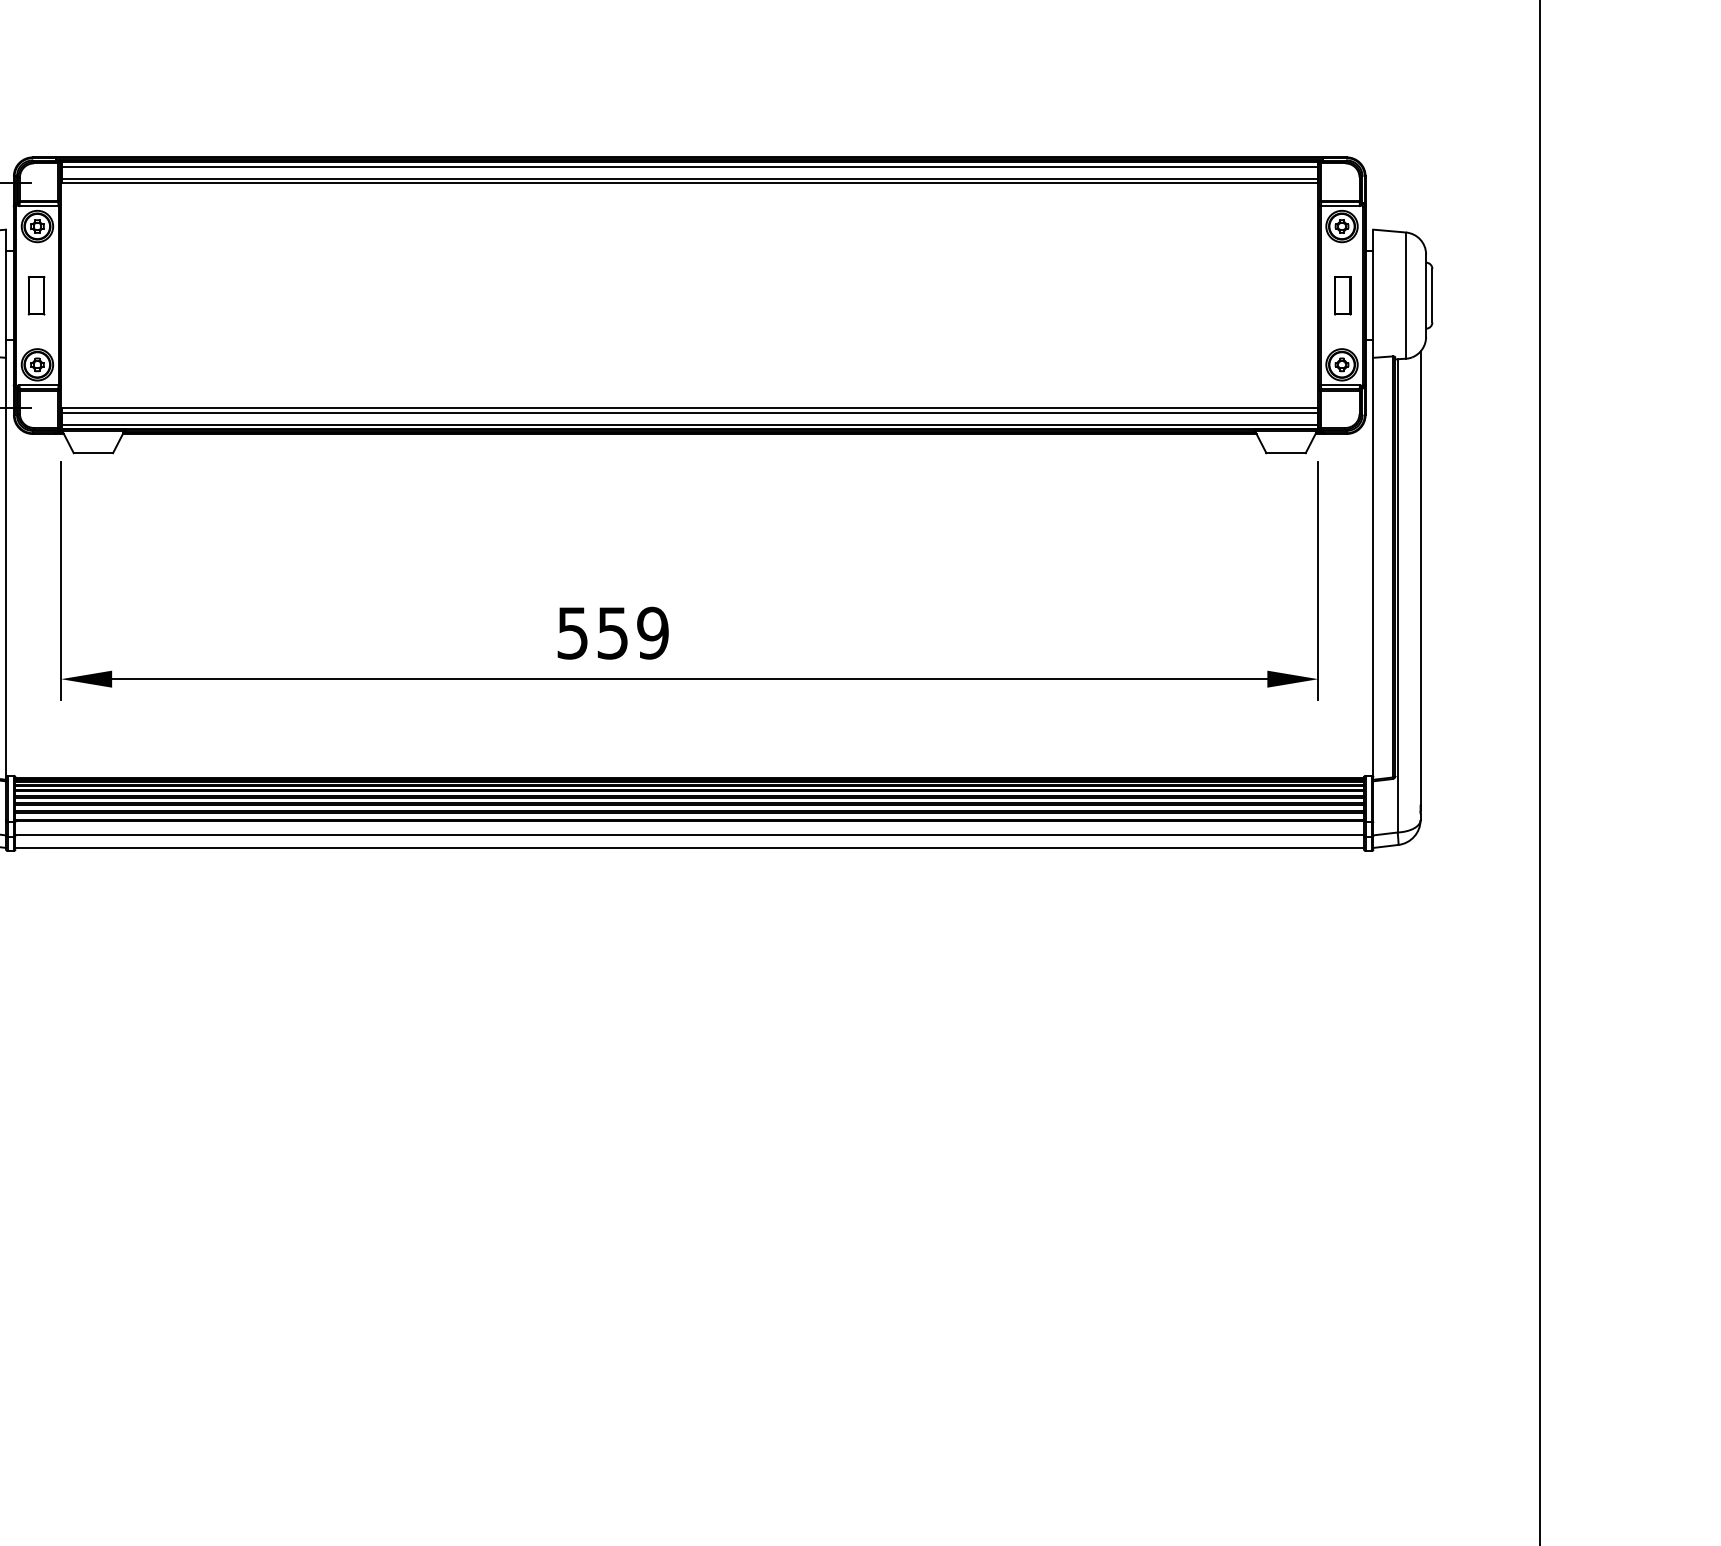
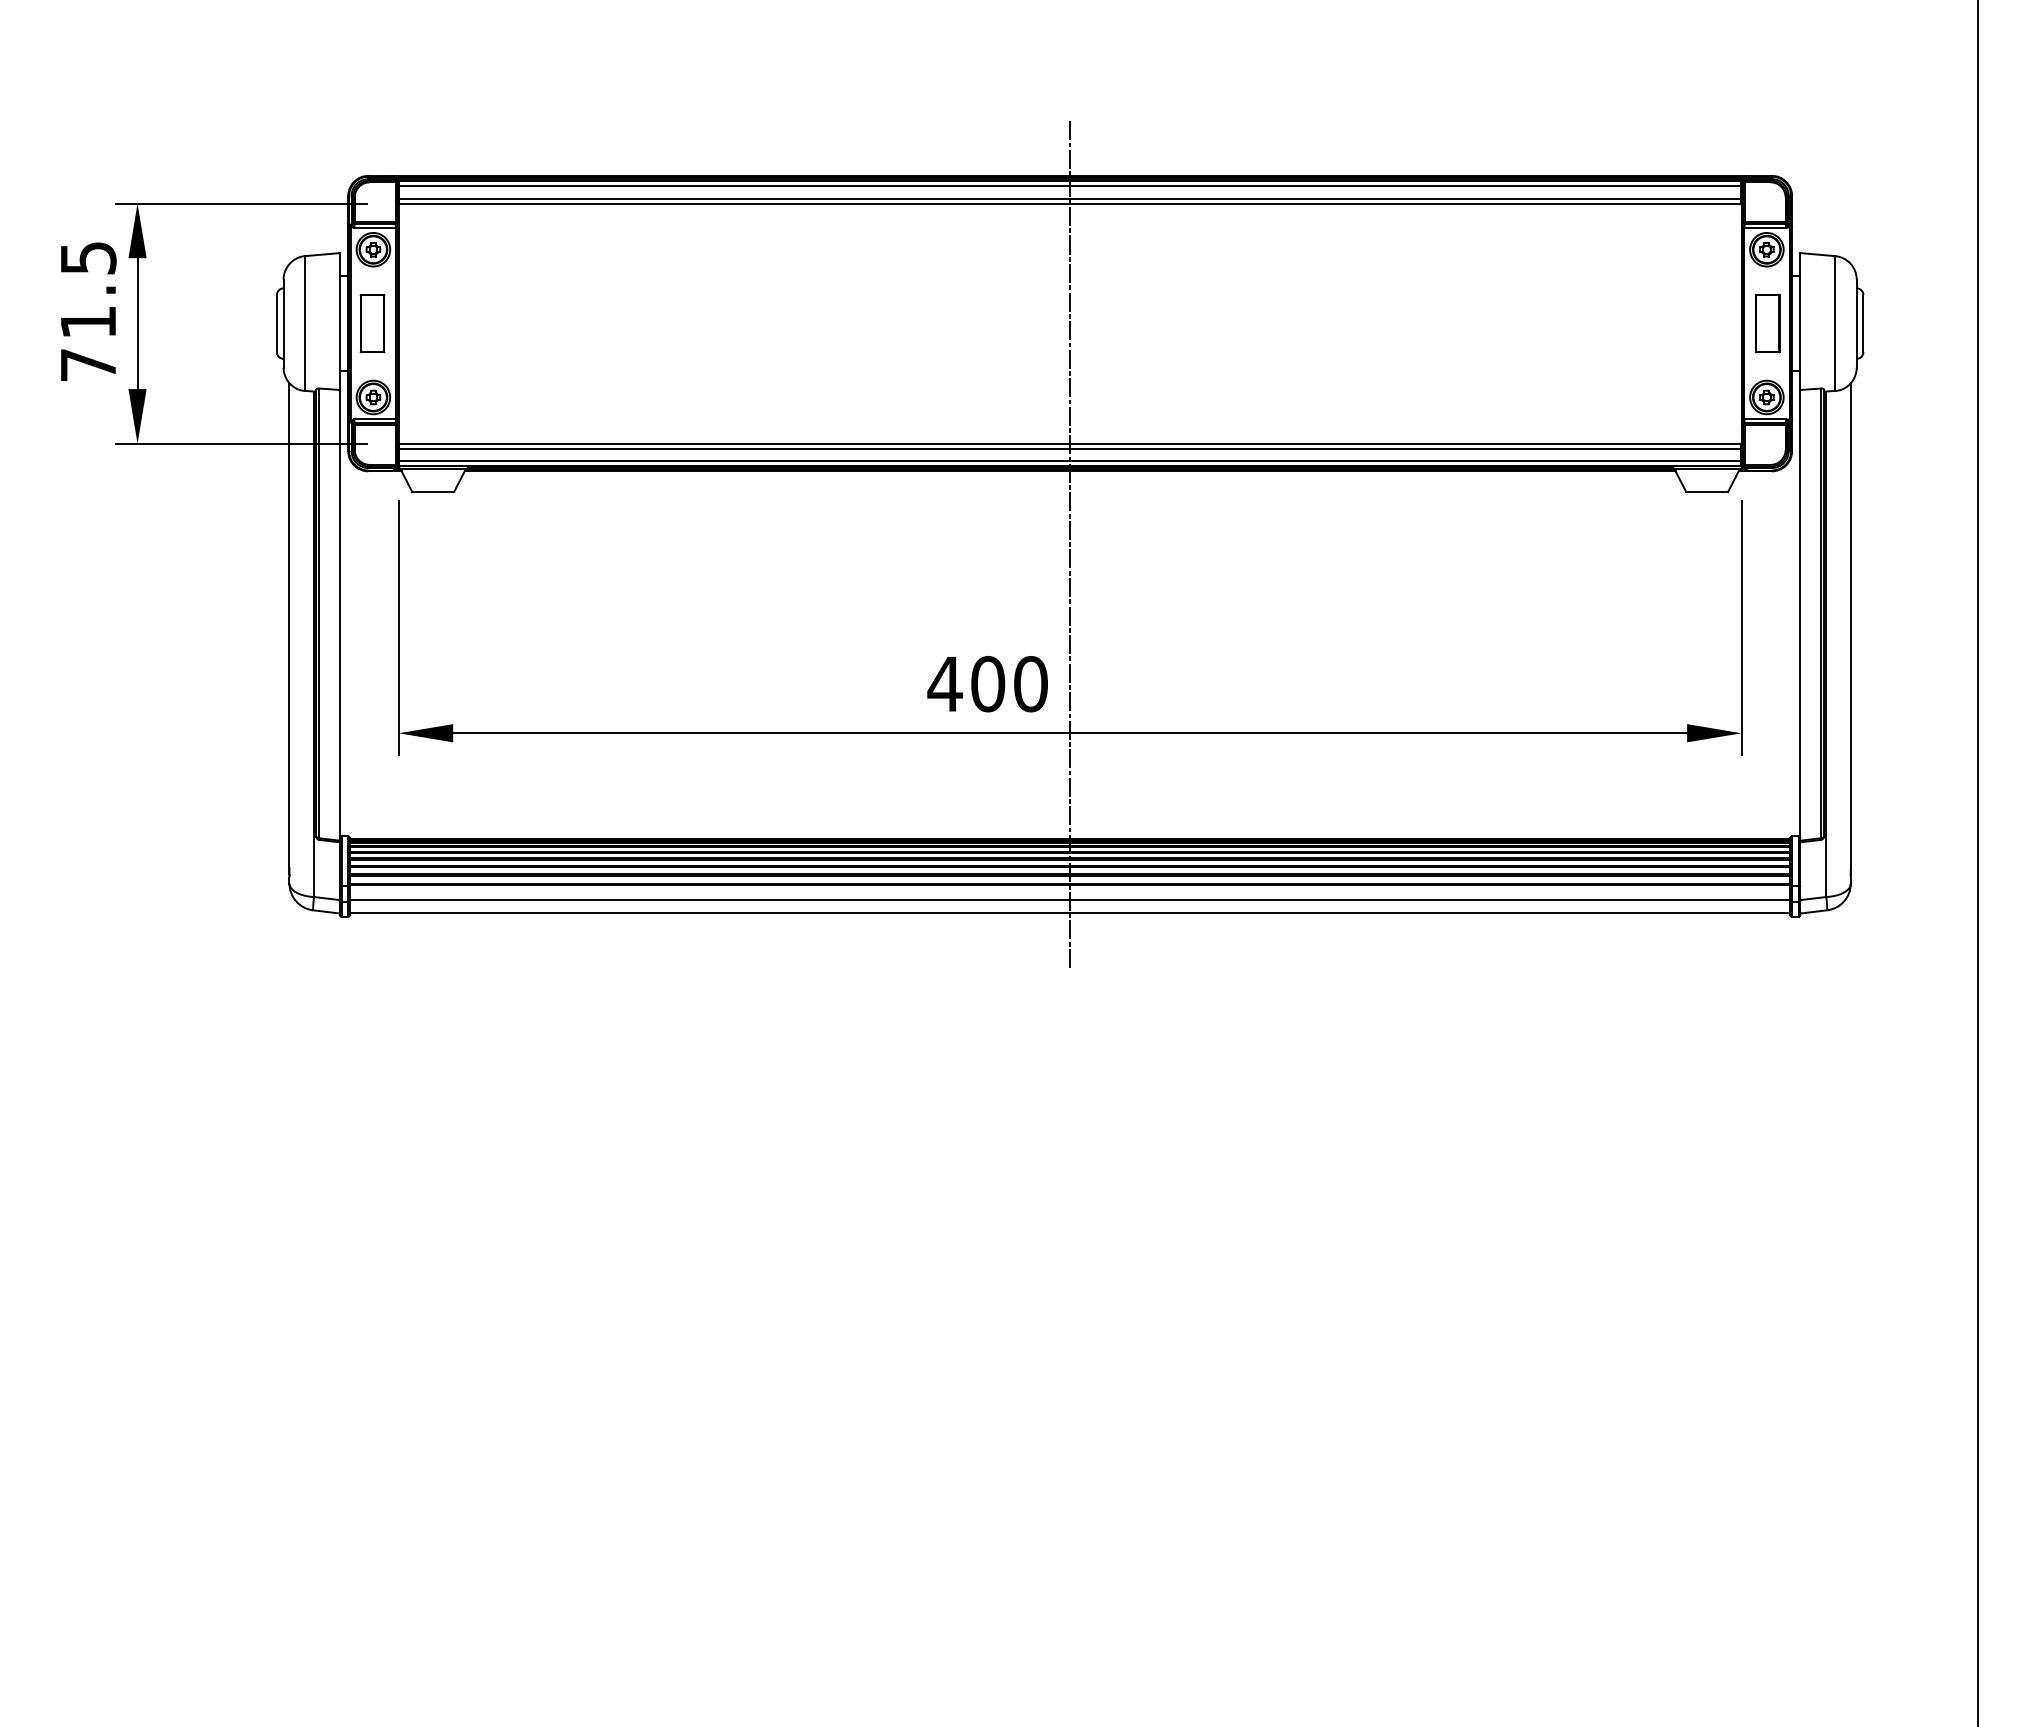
part: (36, 295) -> (372, 323), size x1.43
part: (1342, 295) -> (1767, 323), size x1.43
line: (690, 502) -> (1070, 544), added
text: (612, 633) -> (987, 684), 559 -> 400

